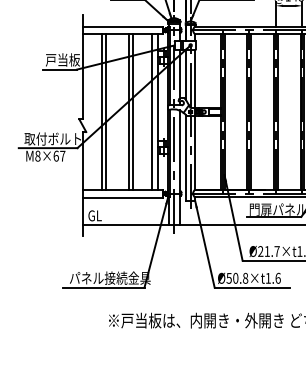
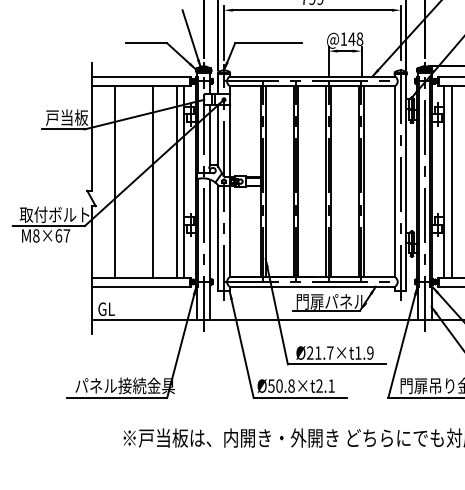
line: (106, 111) -> (120, 181), removed
line: (128, 111) -> (147, 181), removed
text: (273, 277) -> (325, 385), Ø50.8×t1.6 -> Ø50.8×t2.1

